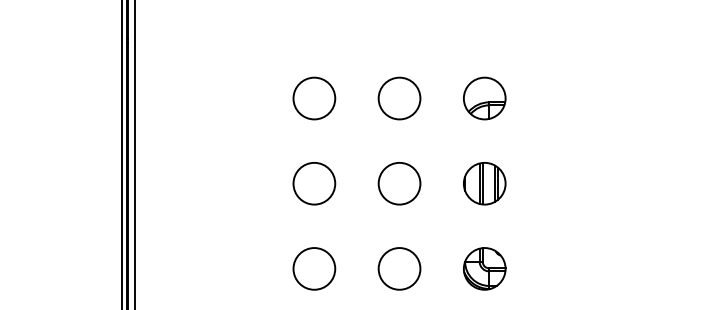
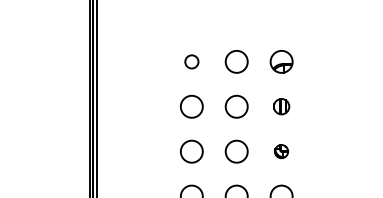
circle: (313, 97) -> (191, 61), size x0.6
part: (484, 183) -> (281, 106), size x0.7
part: (484, 268) -> (281, 151), size x0.6

